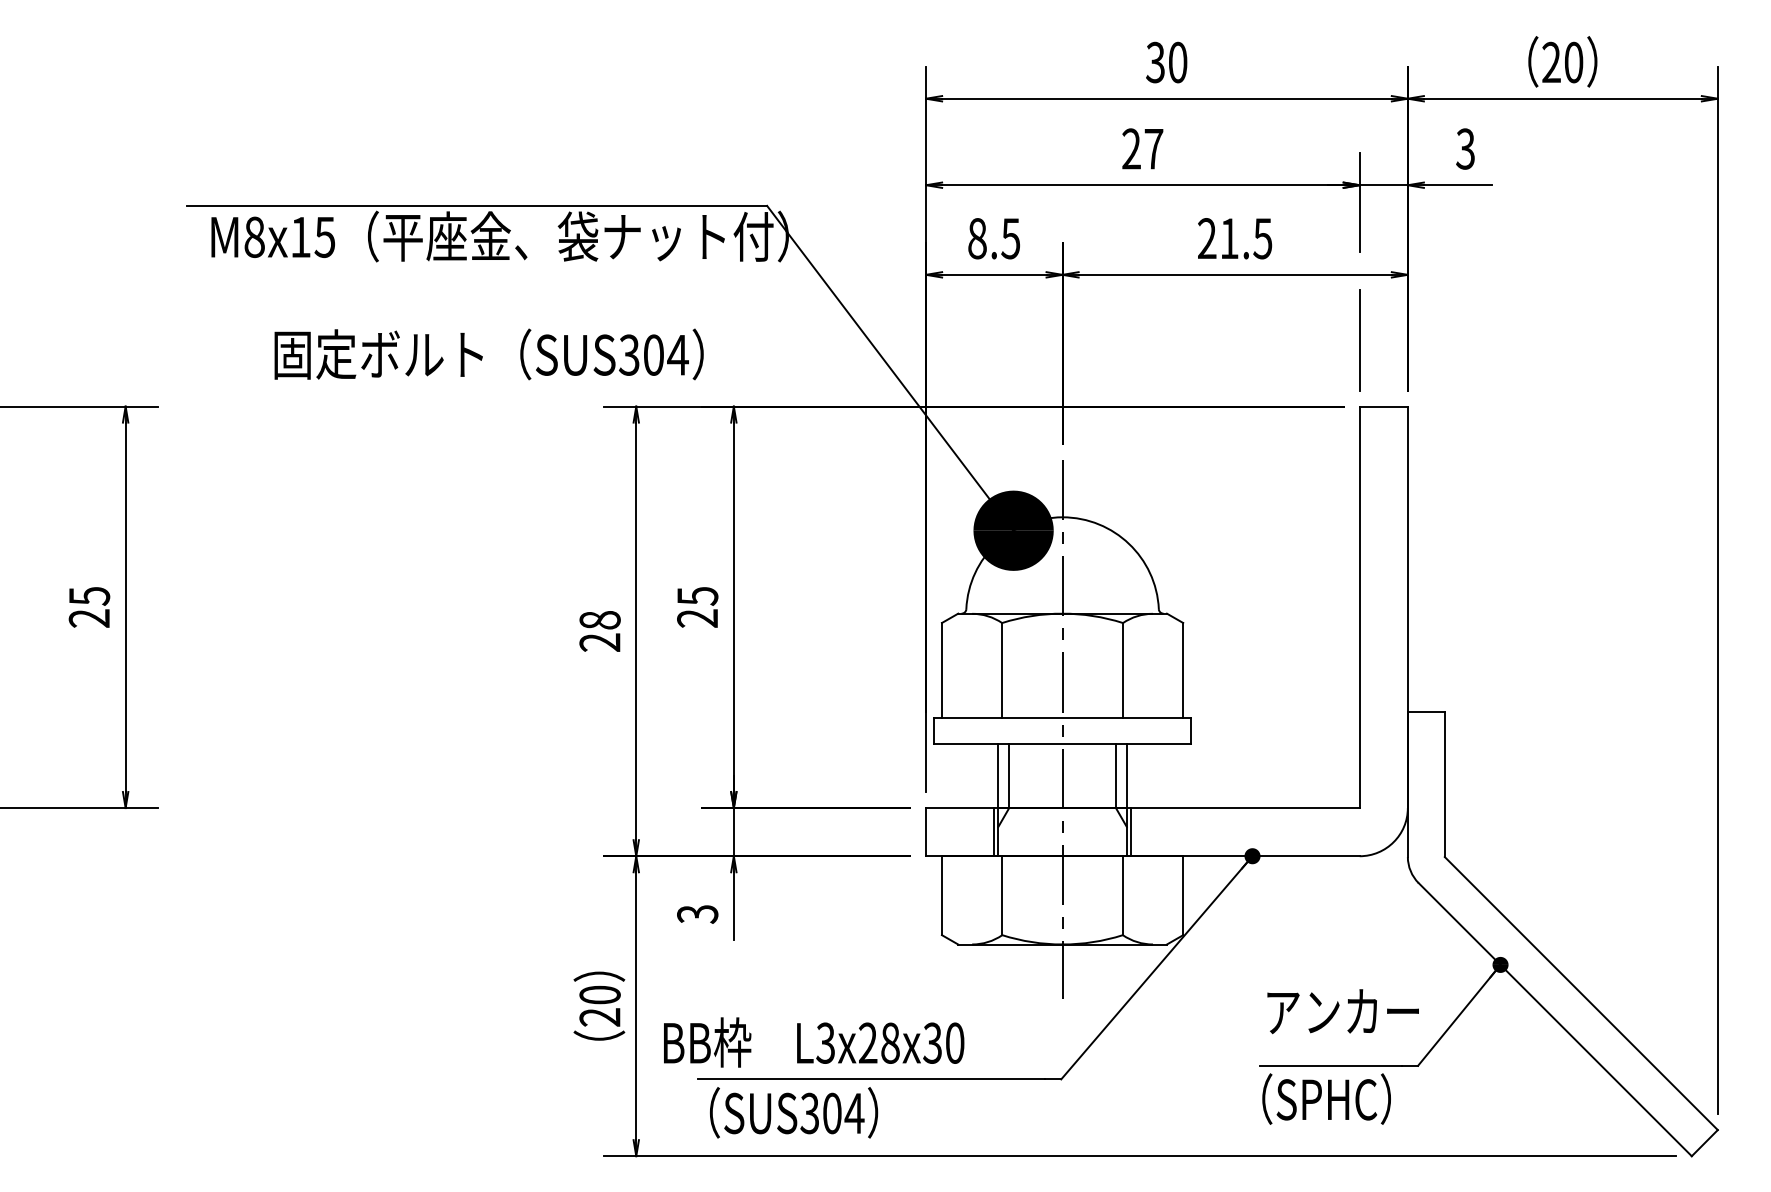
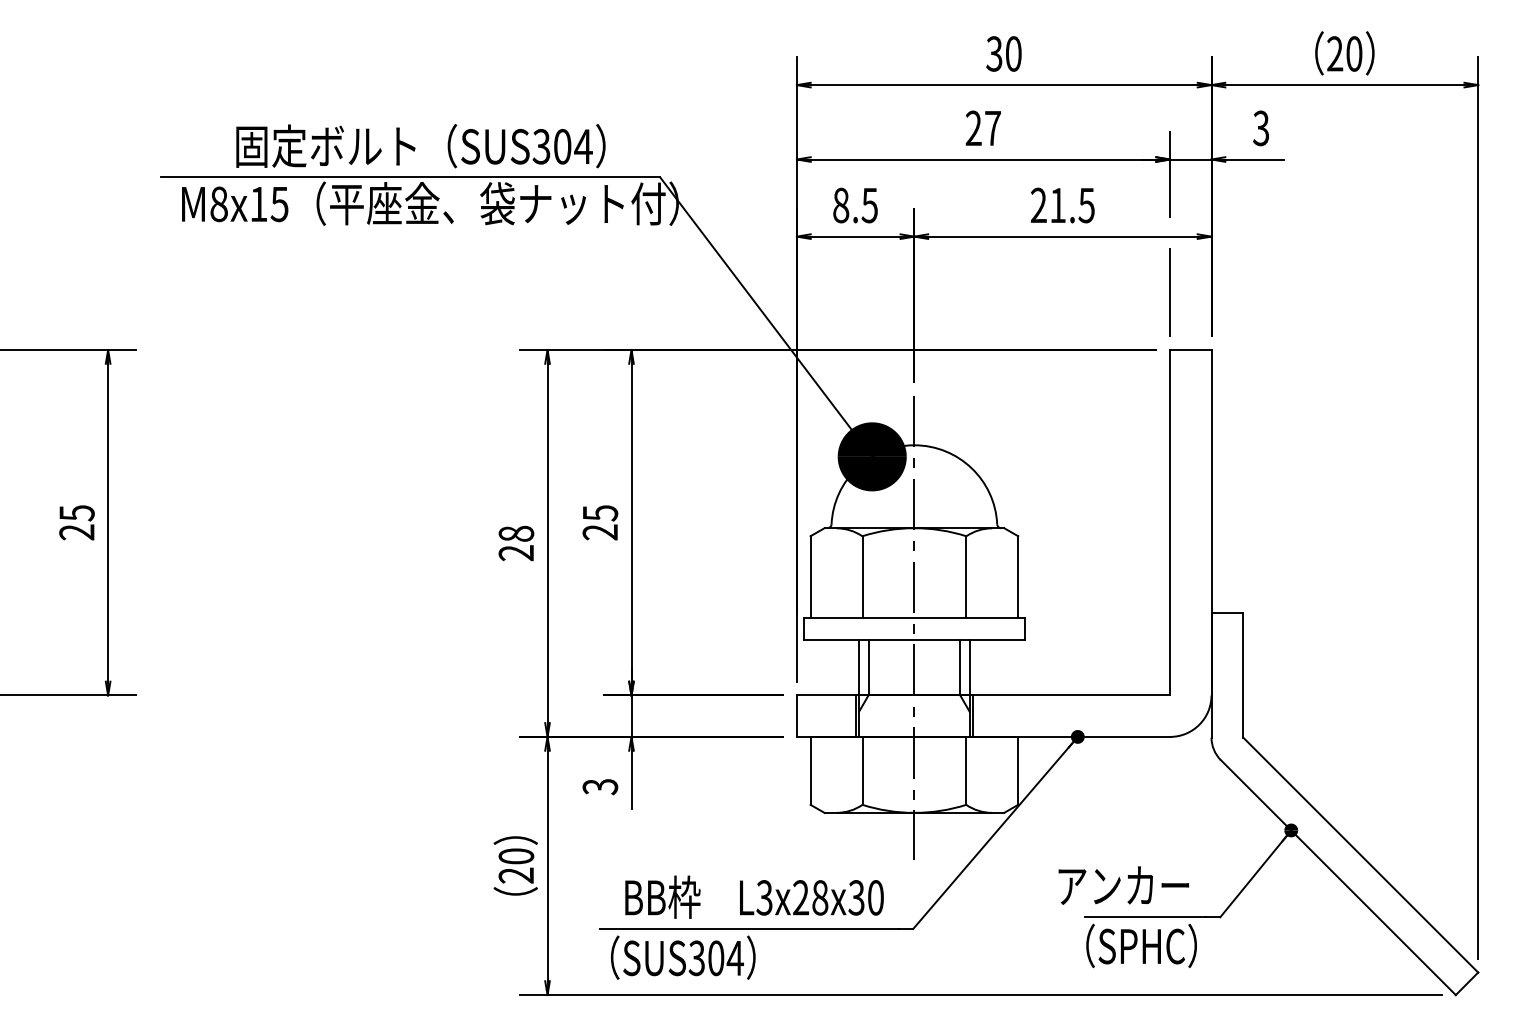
text: (488, 354) -> (420, 146), moved
text: (1342, 1011) -> (1123, 885), moved
text: (814, 1041) -> (754, 896), moved

